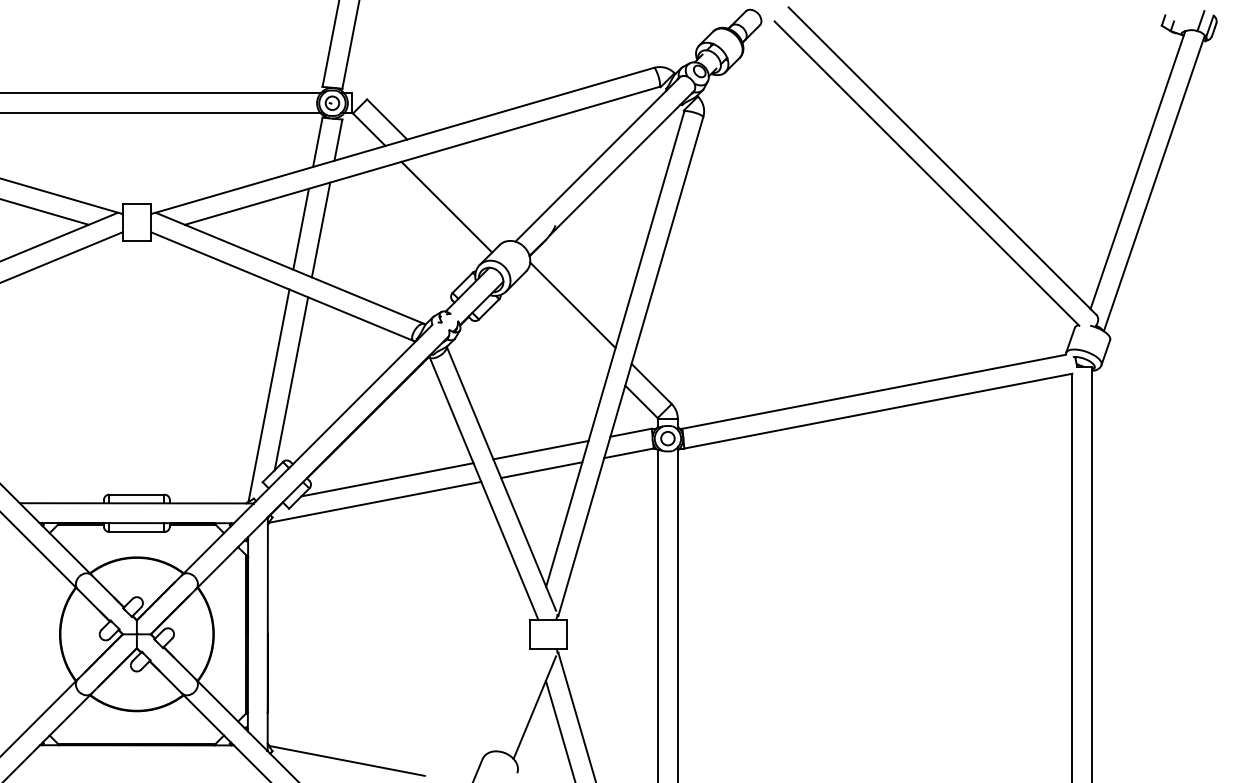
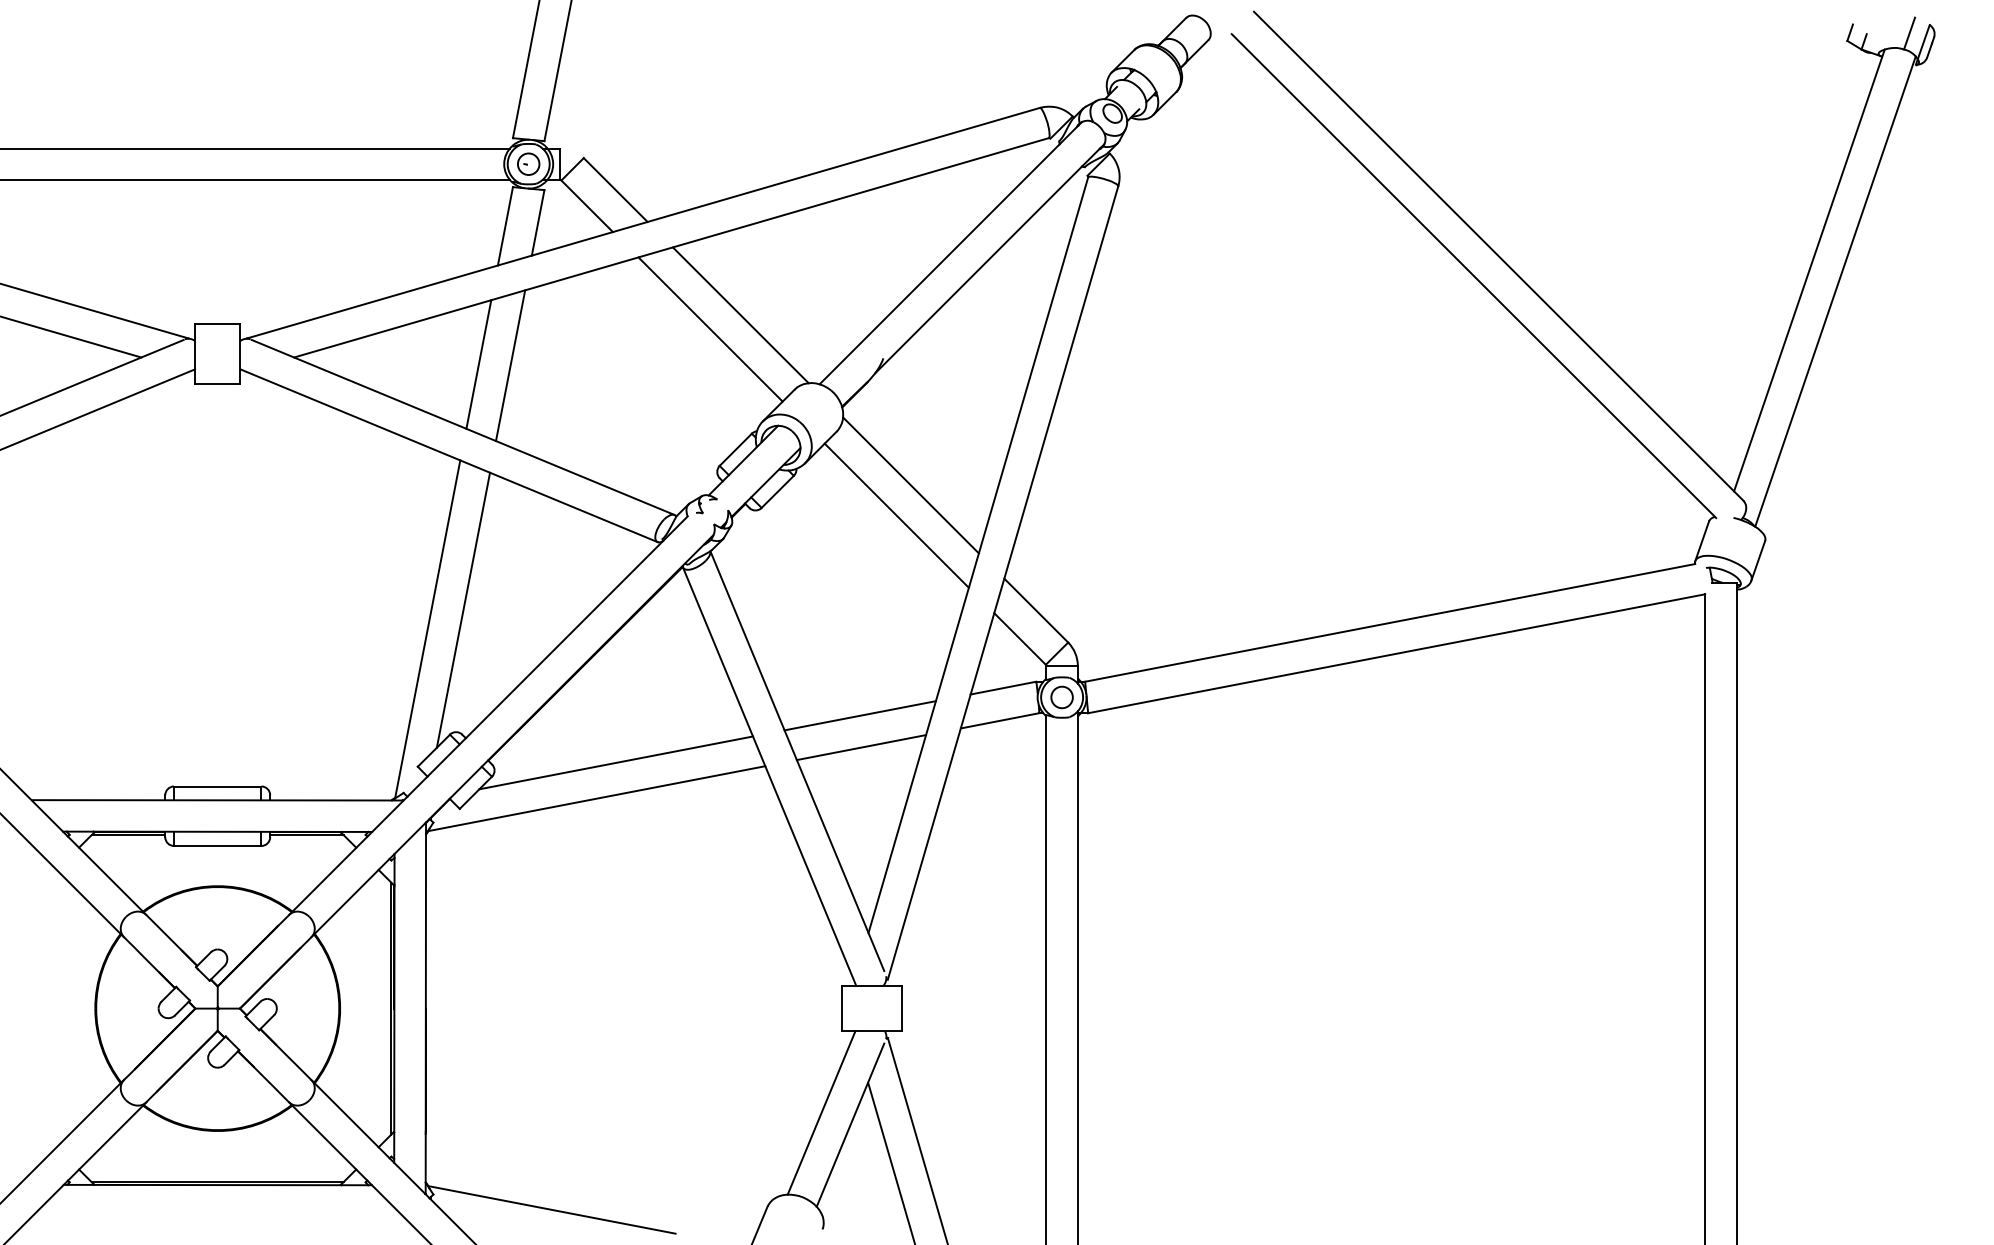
line: (465, 198) -> (740, 315), added
line: (563, 324) -> (896, 515), added
line: (516, 699) -> (821, 1112), added

